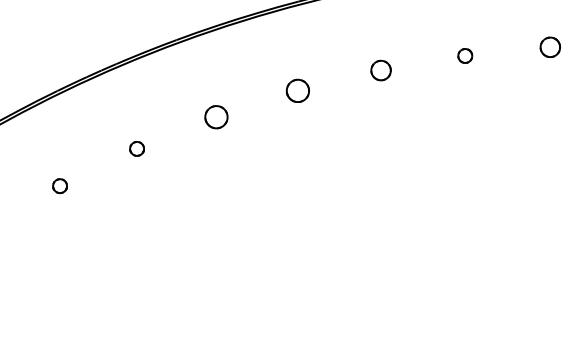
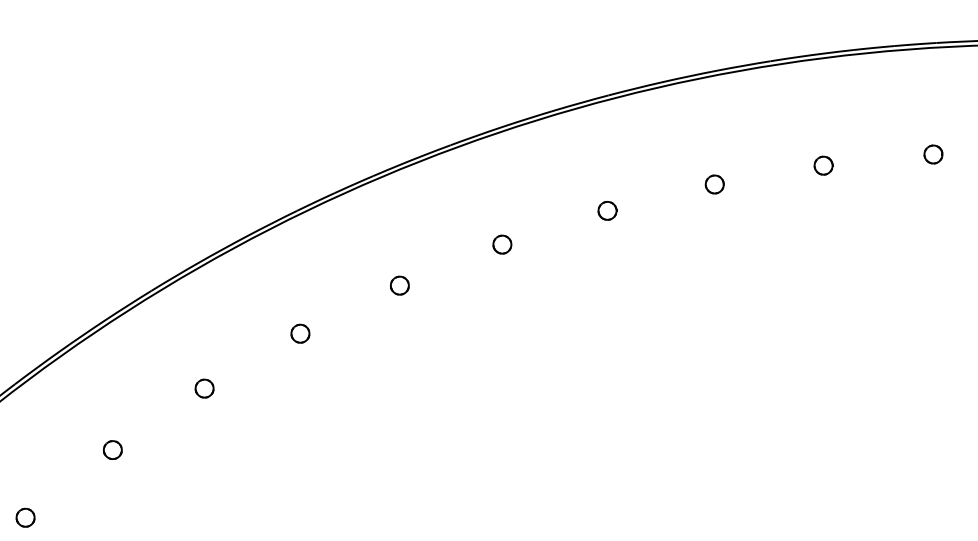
part: (550, 47) -> (933, 154), size x0.71
part: (380, 70) -> (714, 184), size x0.71
part: (297, 90) -> (607, 210), size x0.62
part: (216, 117) -> (502, 244), size x0.62

